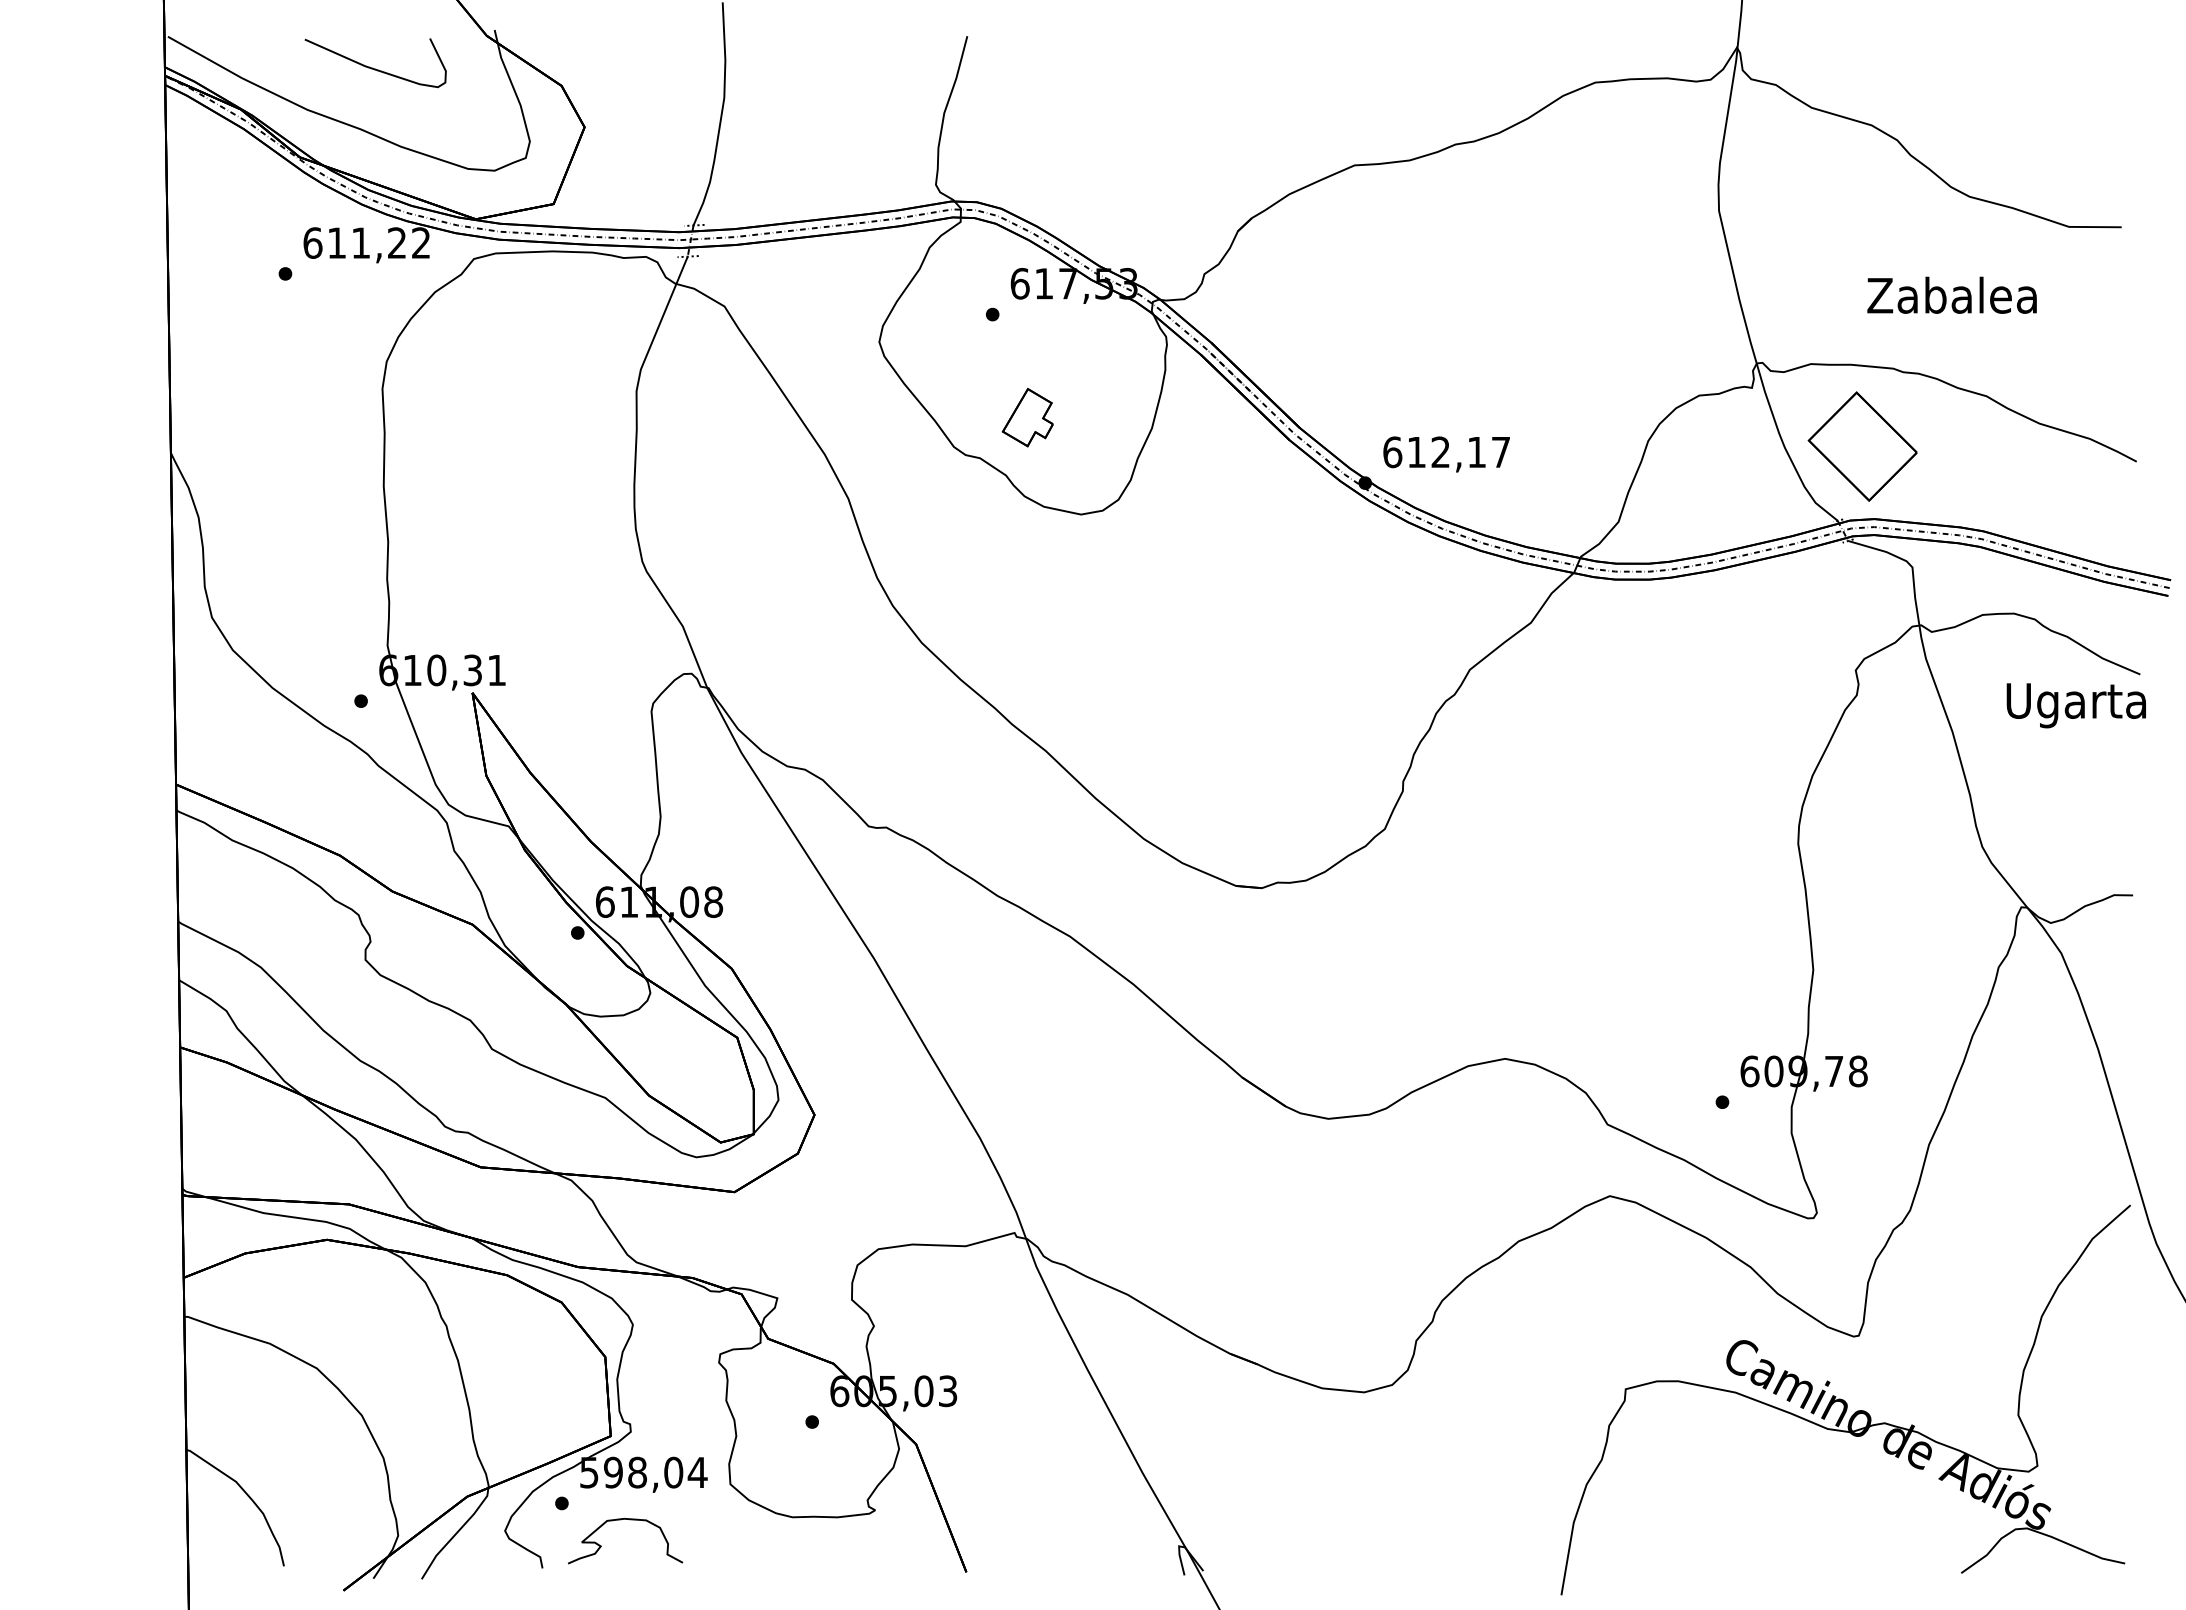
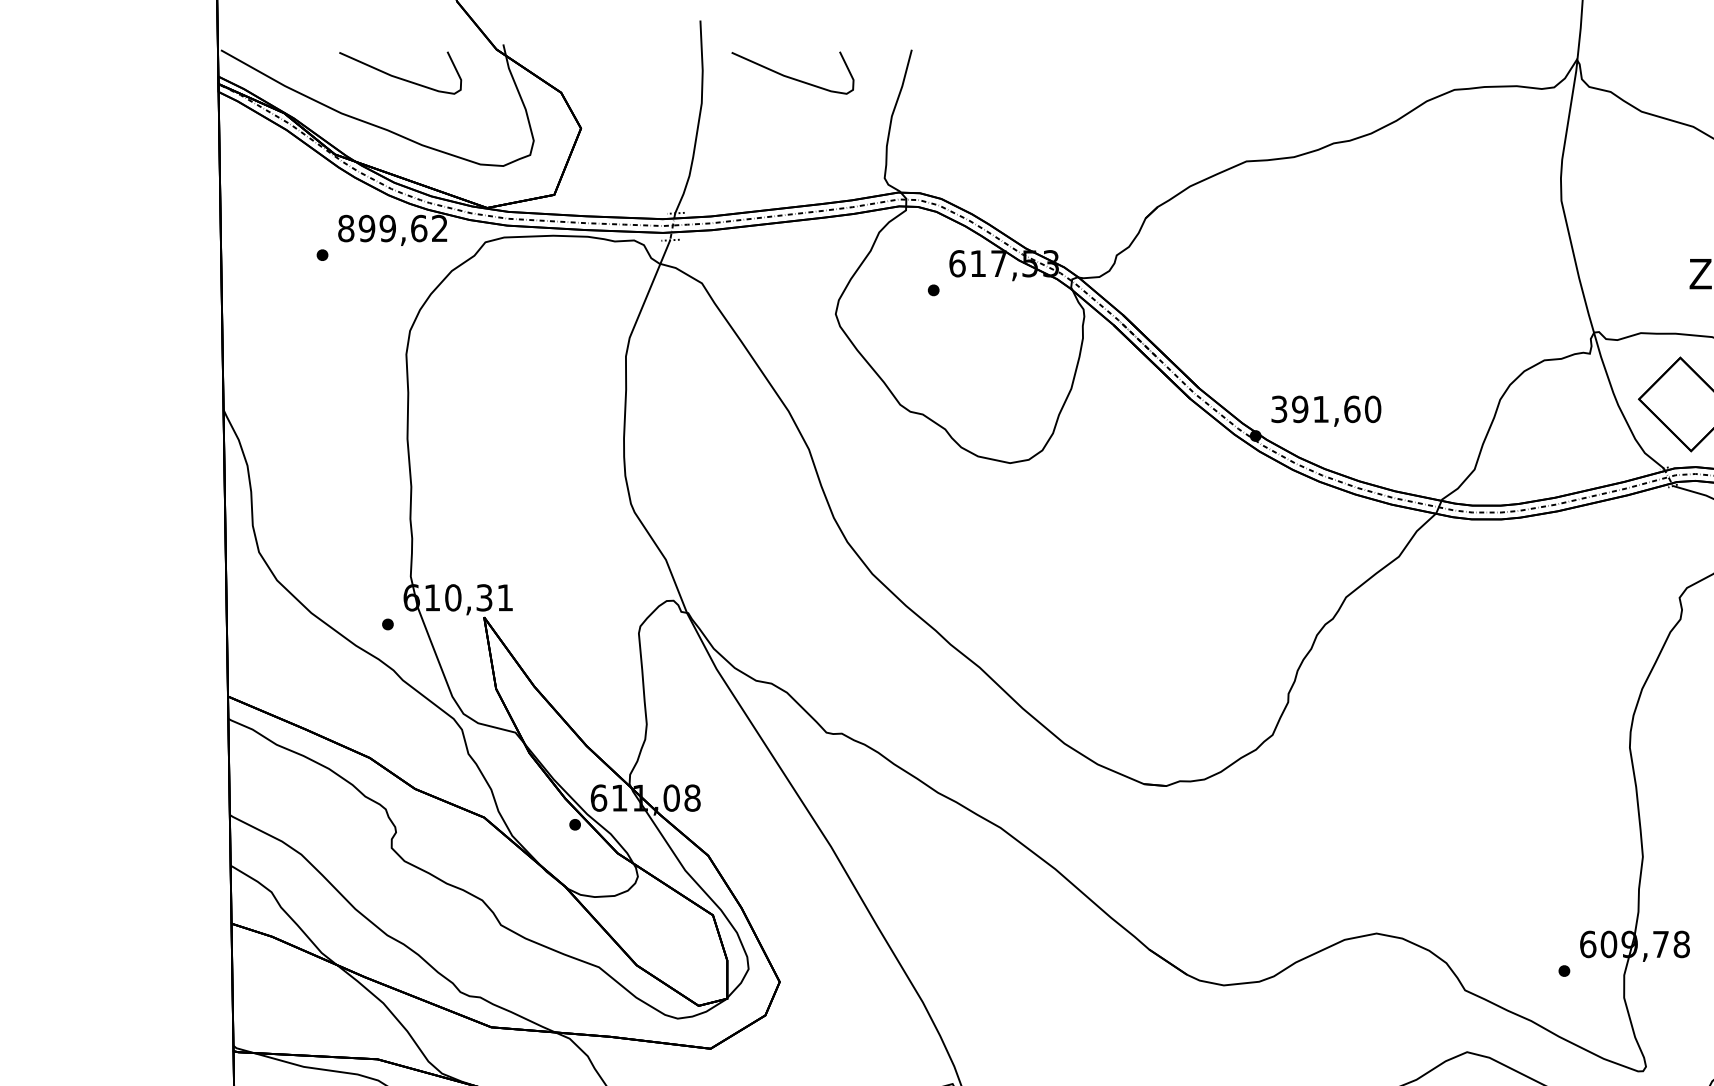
curve: (826, 67) -> (790, 76), added
text: (354, 242) -> (382, 228), 611,22 -> 899,62
part: (1027, 417) -> (963, 379), removed
text: (1446, 452) -> (1325, 409), 612,17 -> 391,60

